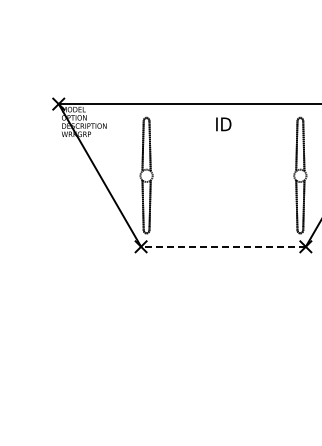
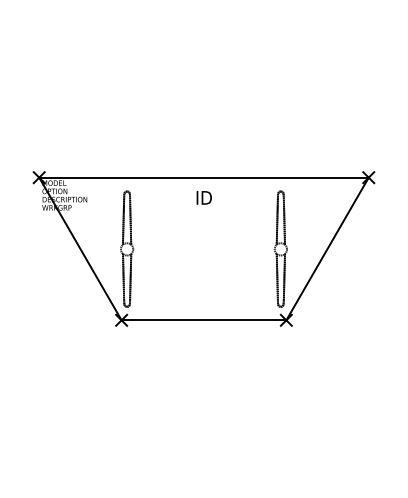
line: (222, 246) -> (203, 320), dashed -> solid

